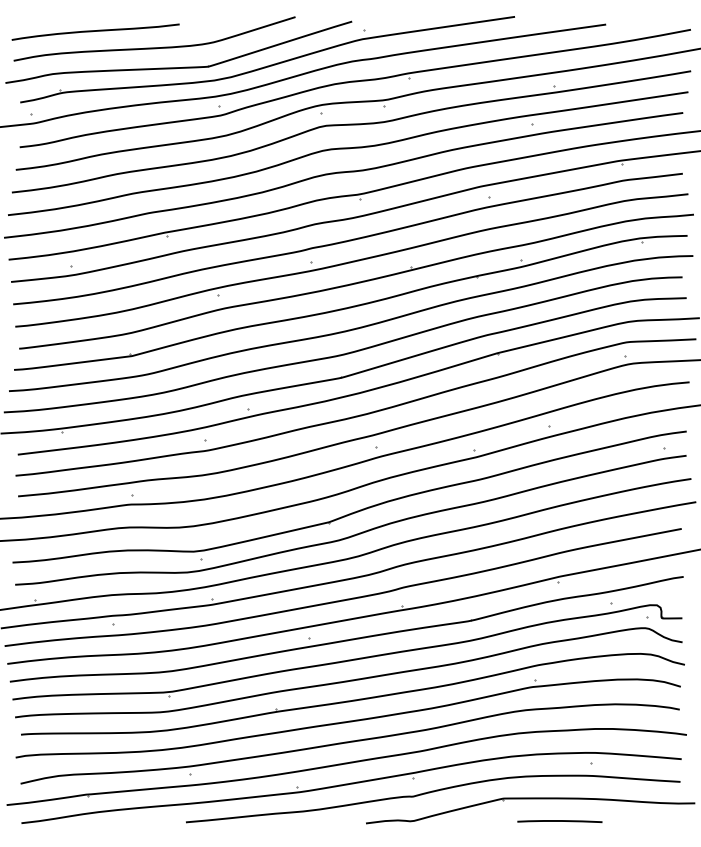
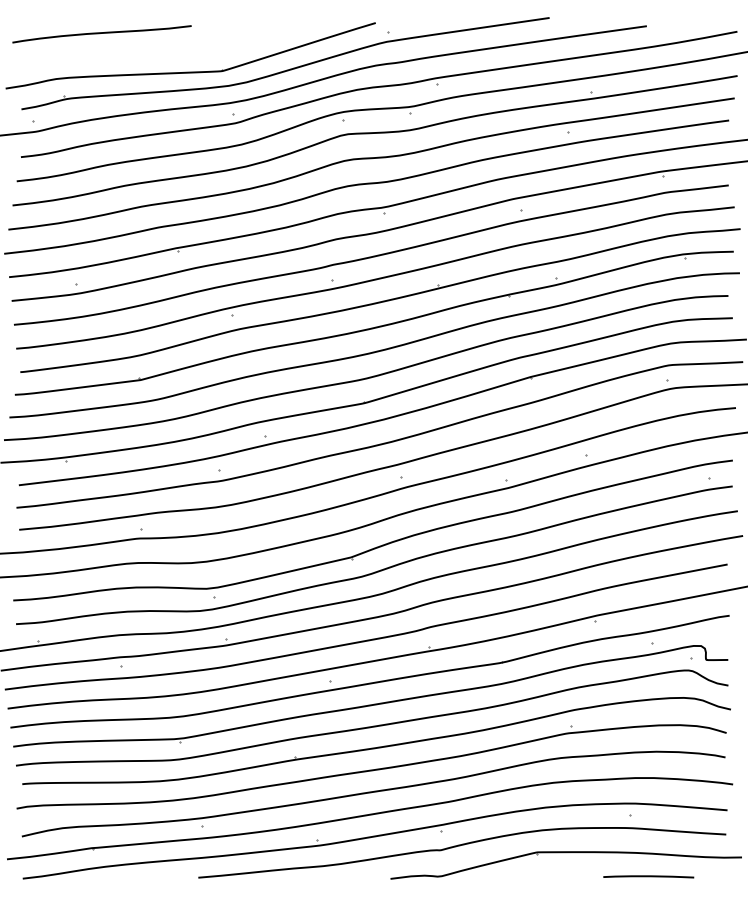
curve: (154, 47) -> (164, 50), removed
line: (559, 821) -> (648, 876), moved

